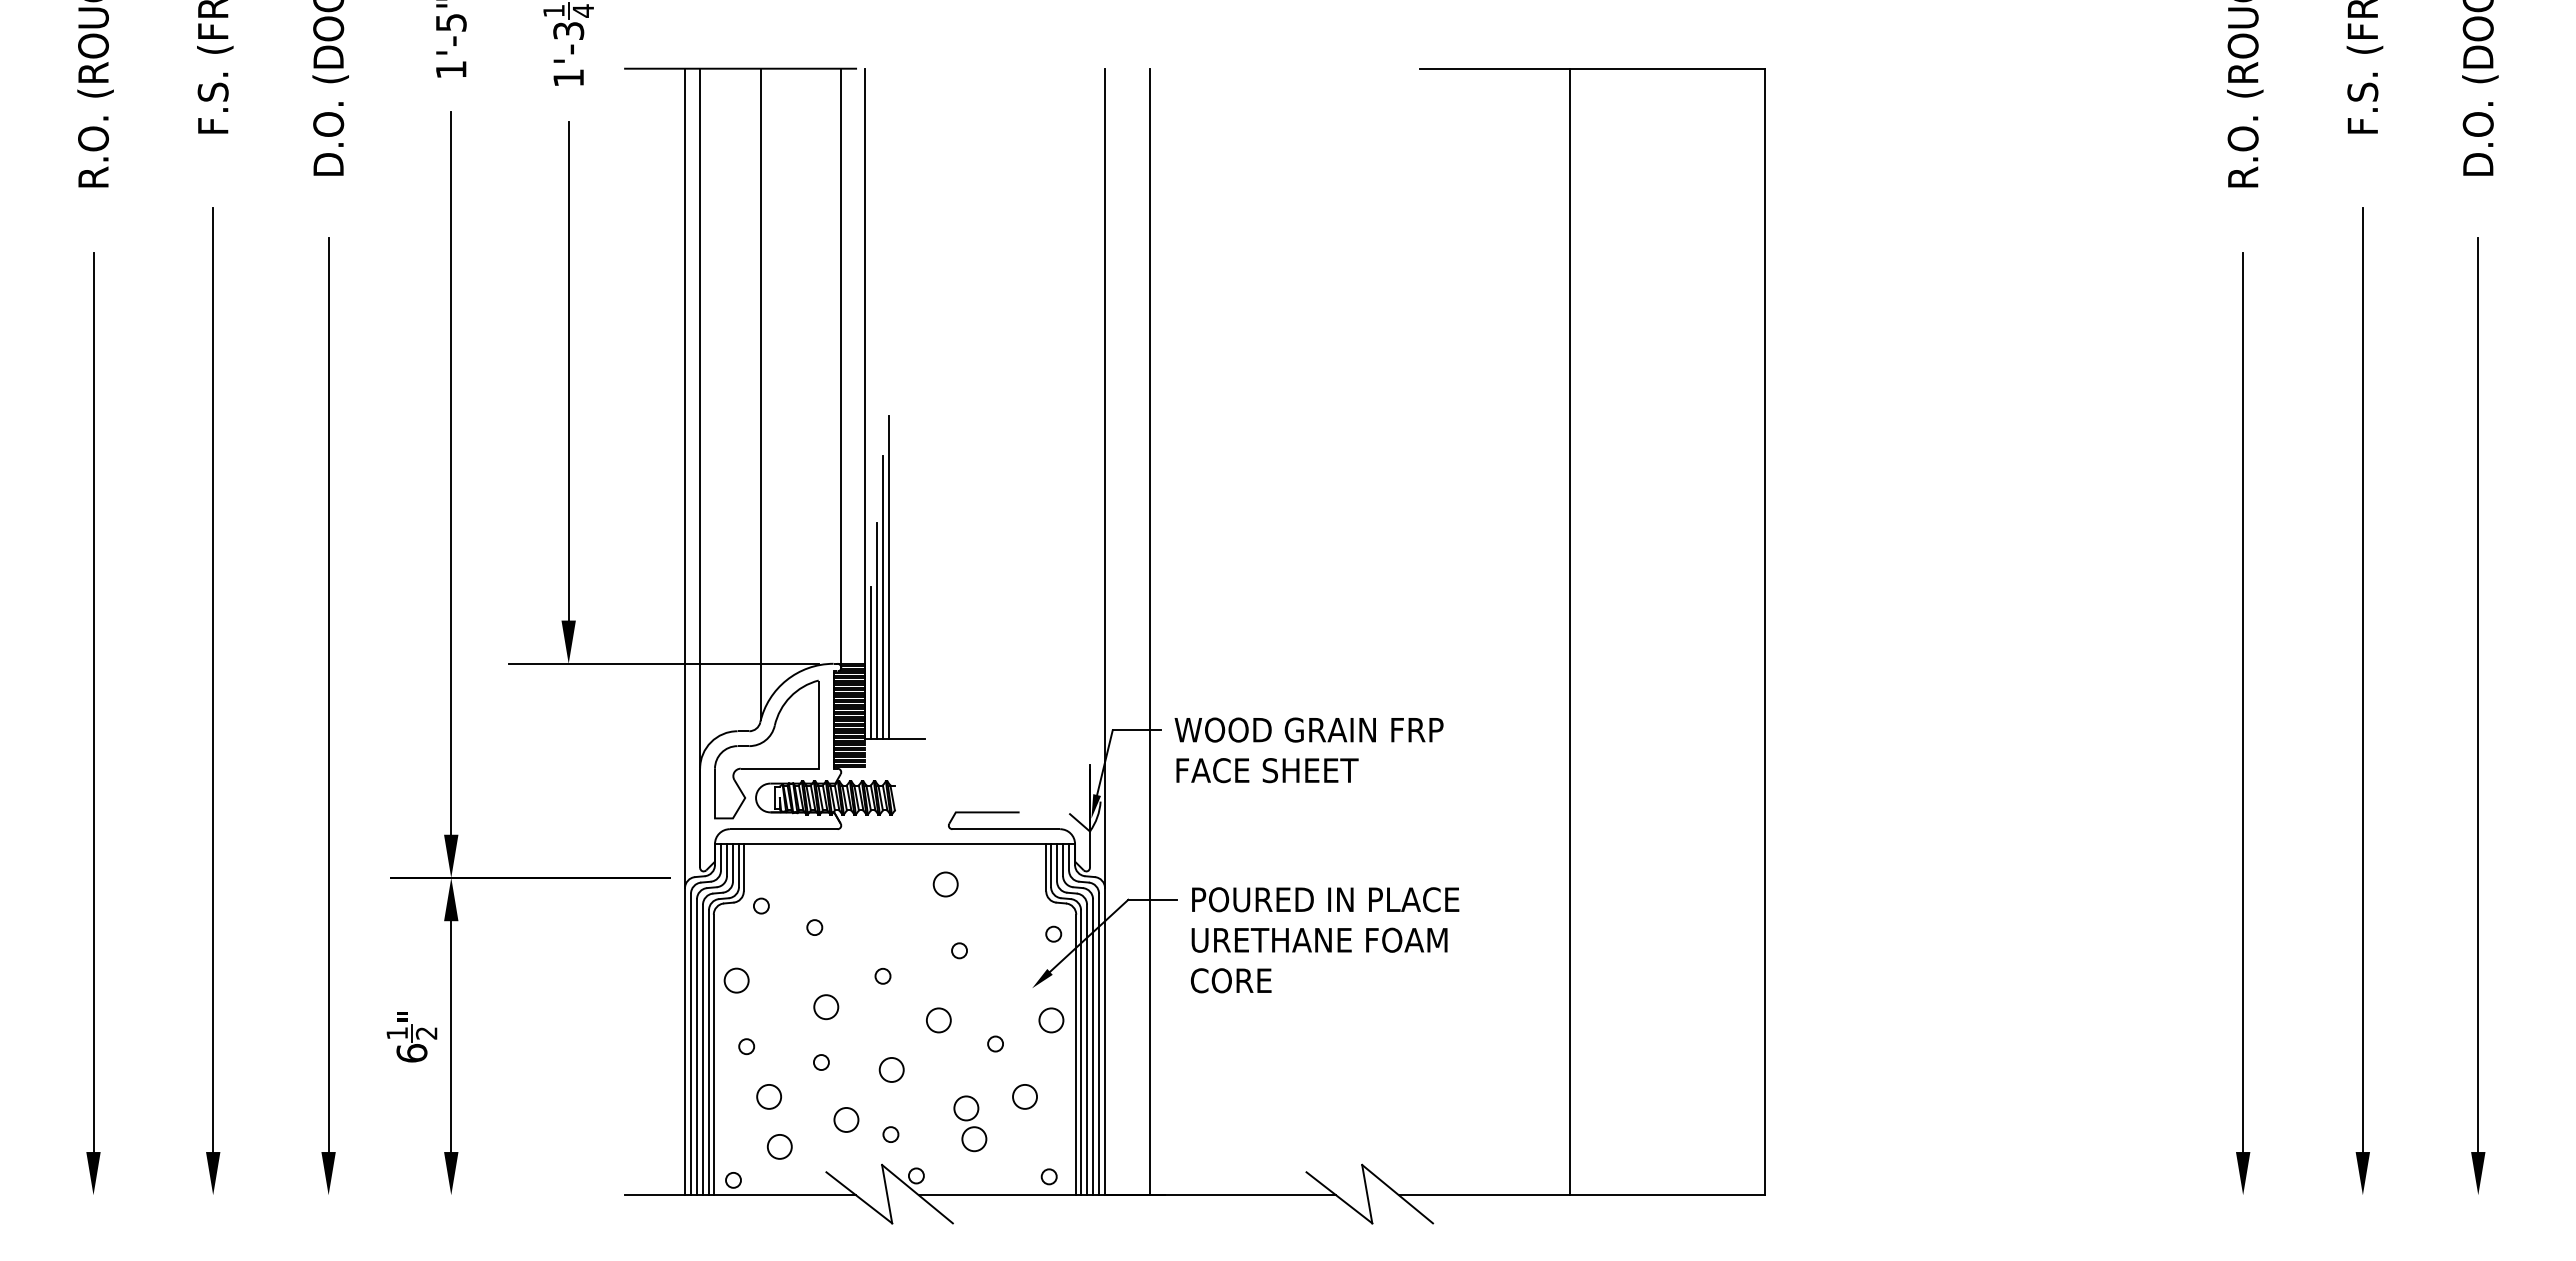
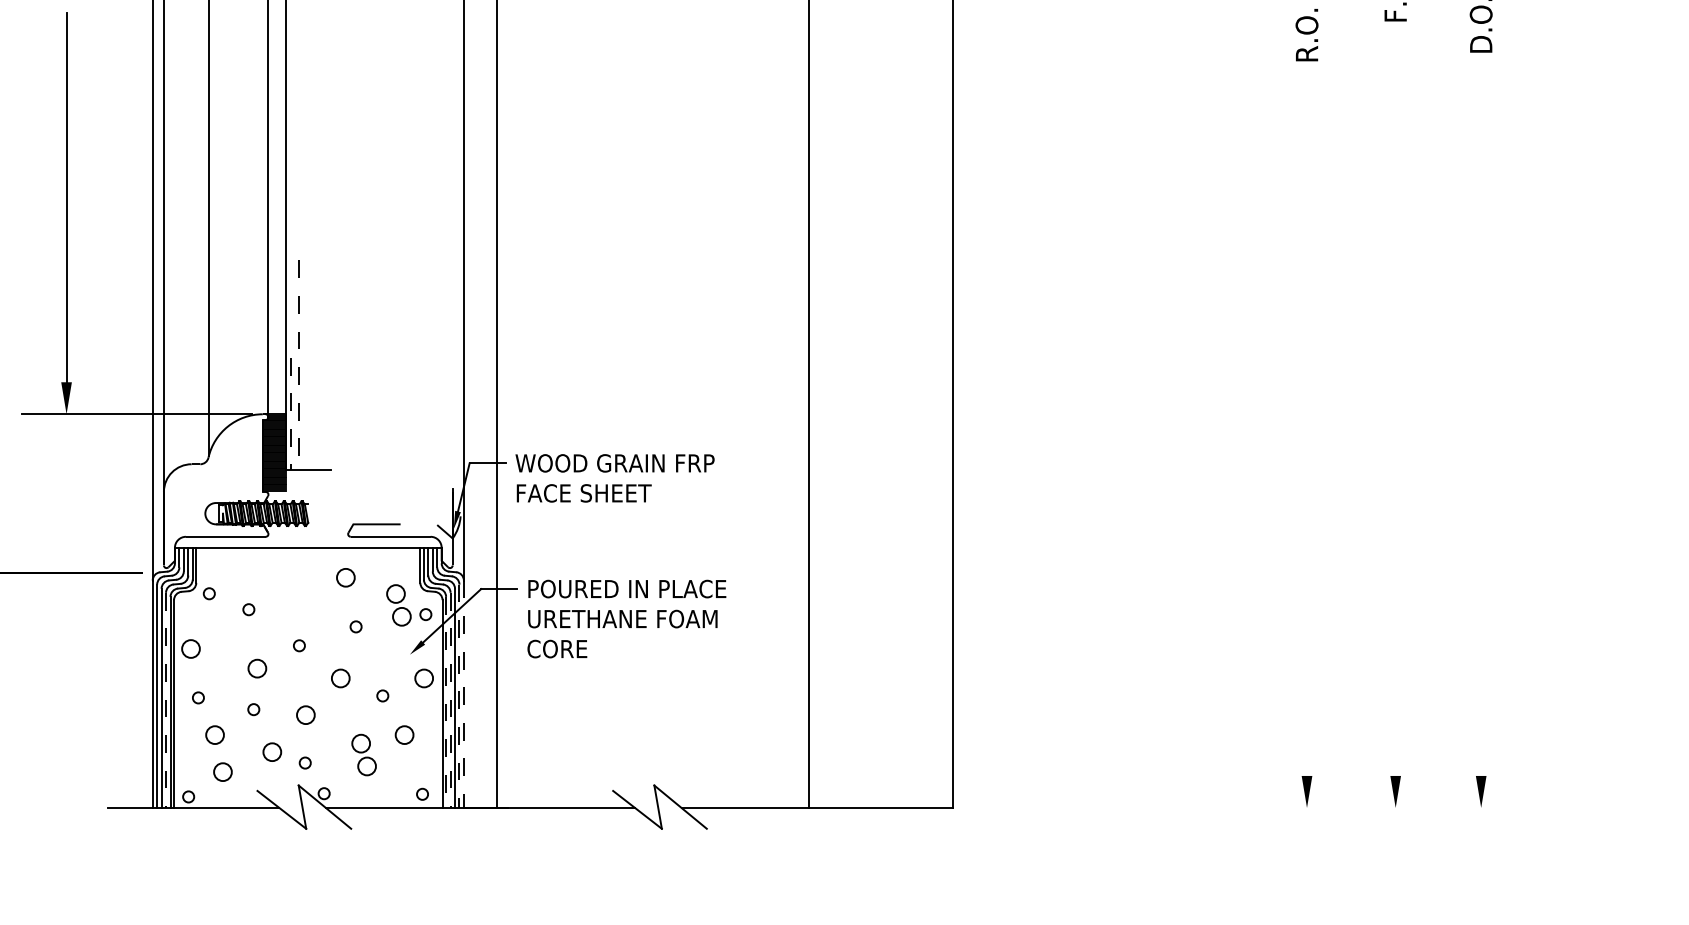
line: (889, 576) -> (304, 349), removed
line: (883, 597) -> (299, 365), solid -> dashed
line: (877, 630) -> (295, 389), removed
line: (871, 663) -> (290, 414), solid -> dashed
line: (2362, 680) -> (1395, 426), removed
line: (2478, 695) -> (1481, 437), removed
line: (2243, 702) -> (1307, 442), removed
part: (766, 749) -> (213, 477), removed
part: (1017, 921) -> (399, 605), added
line: (1105, 1042) -> (464, 694), solid -> dashed
line: (1099, 1044) -> (459, 696), solid -> dashed
line: (702, 1050) -> (165, 700), solid -> dashed
line: (1087, 1050) -> (450, 700), solid -> dashed
line: (1081, 1053) -> (446, 702), solid -> dashed

